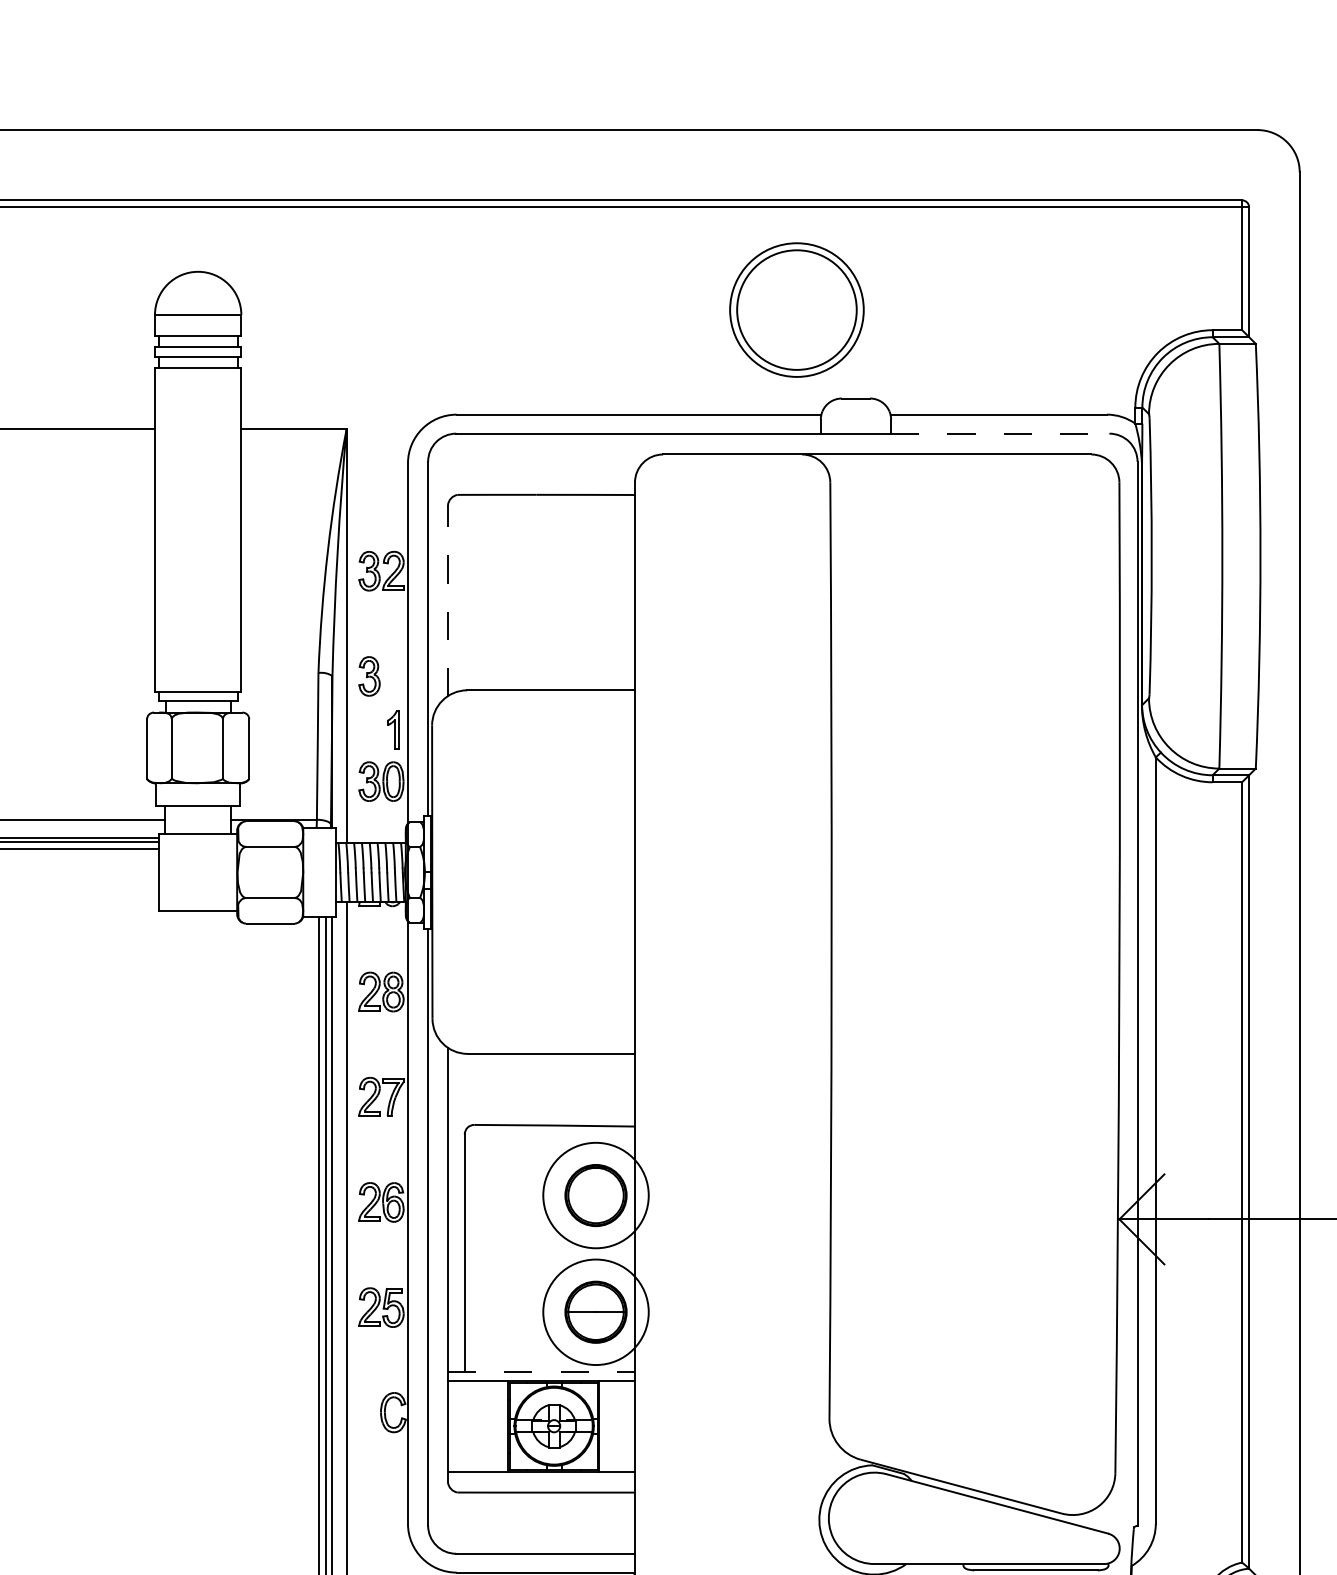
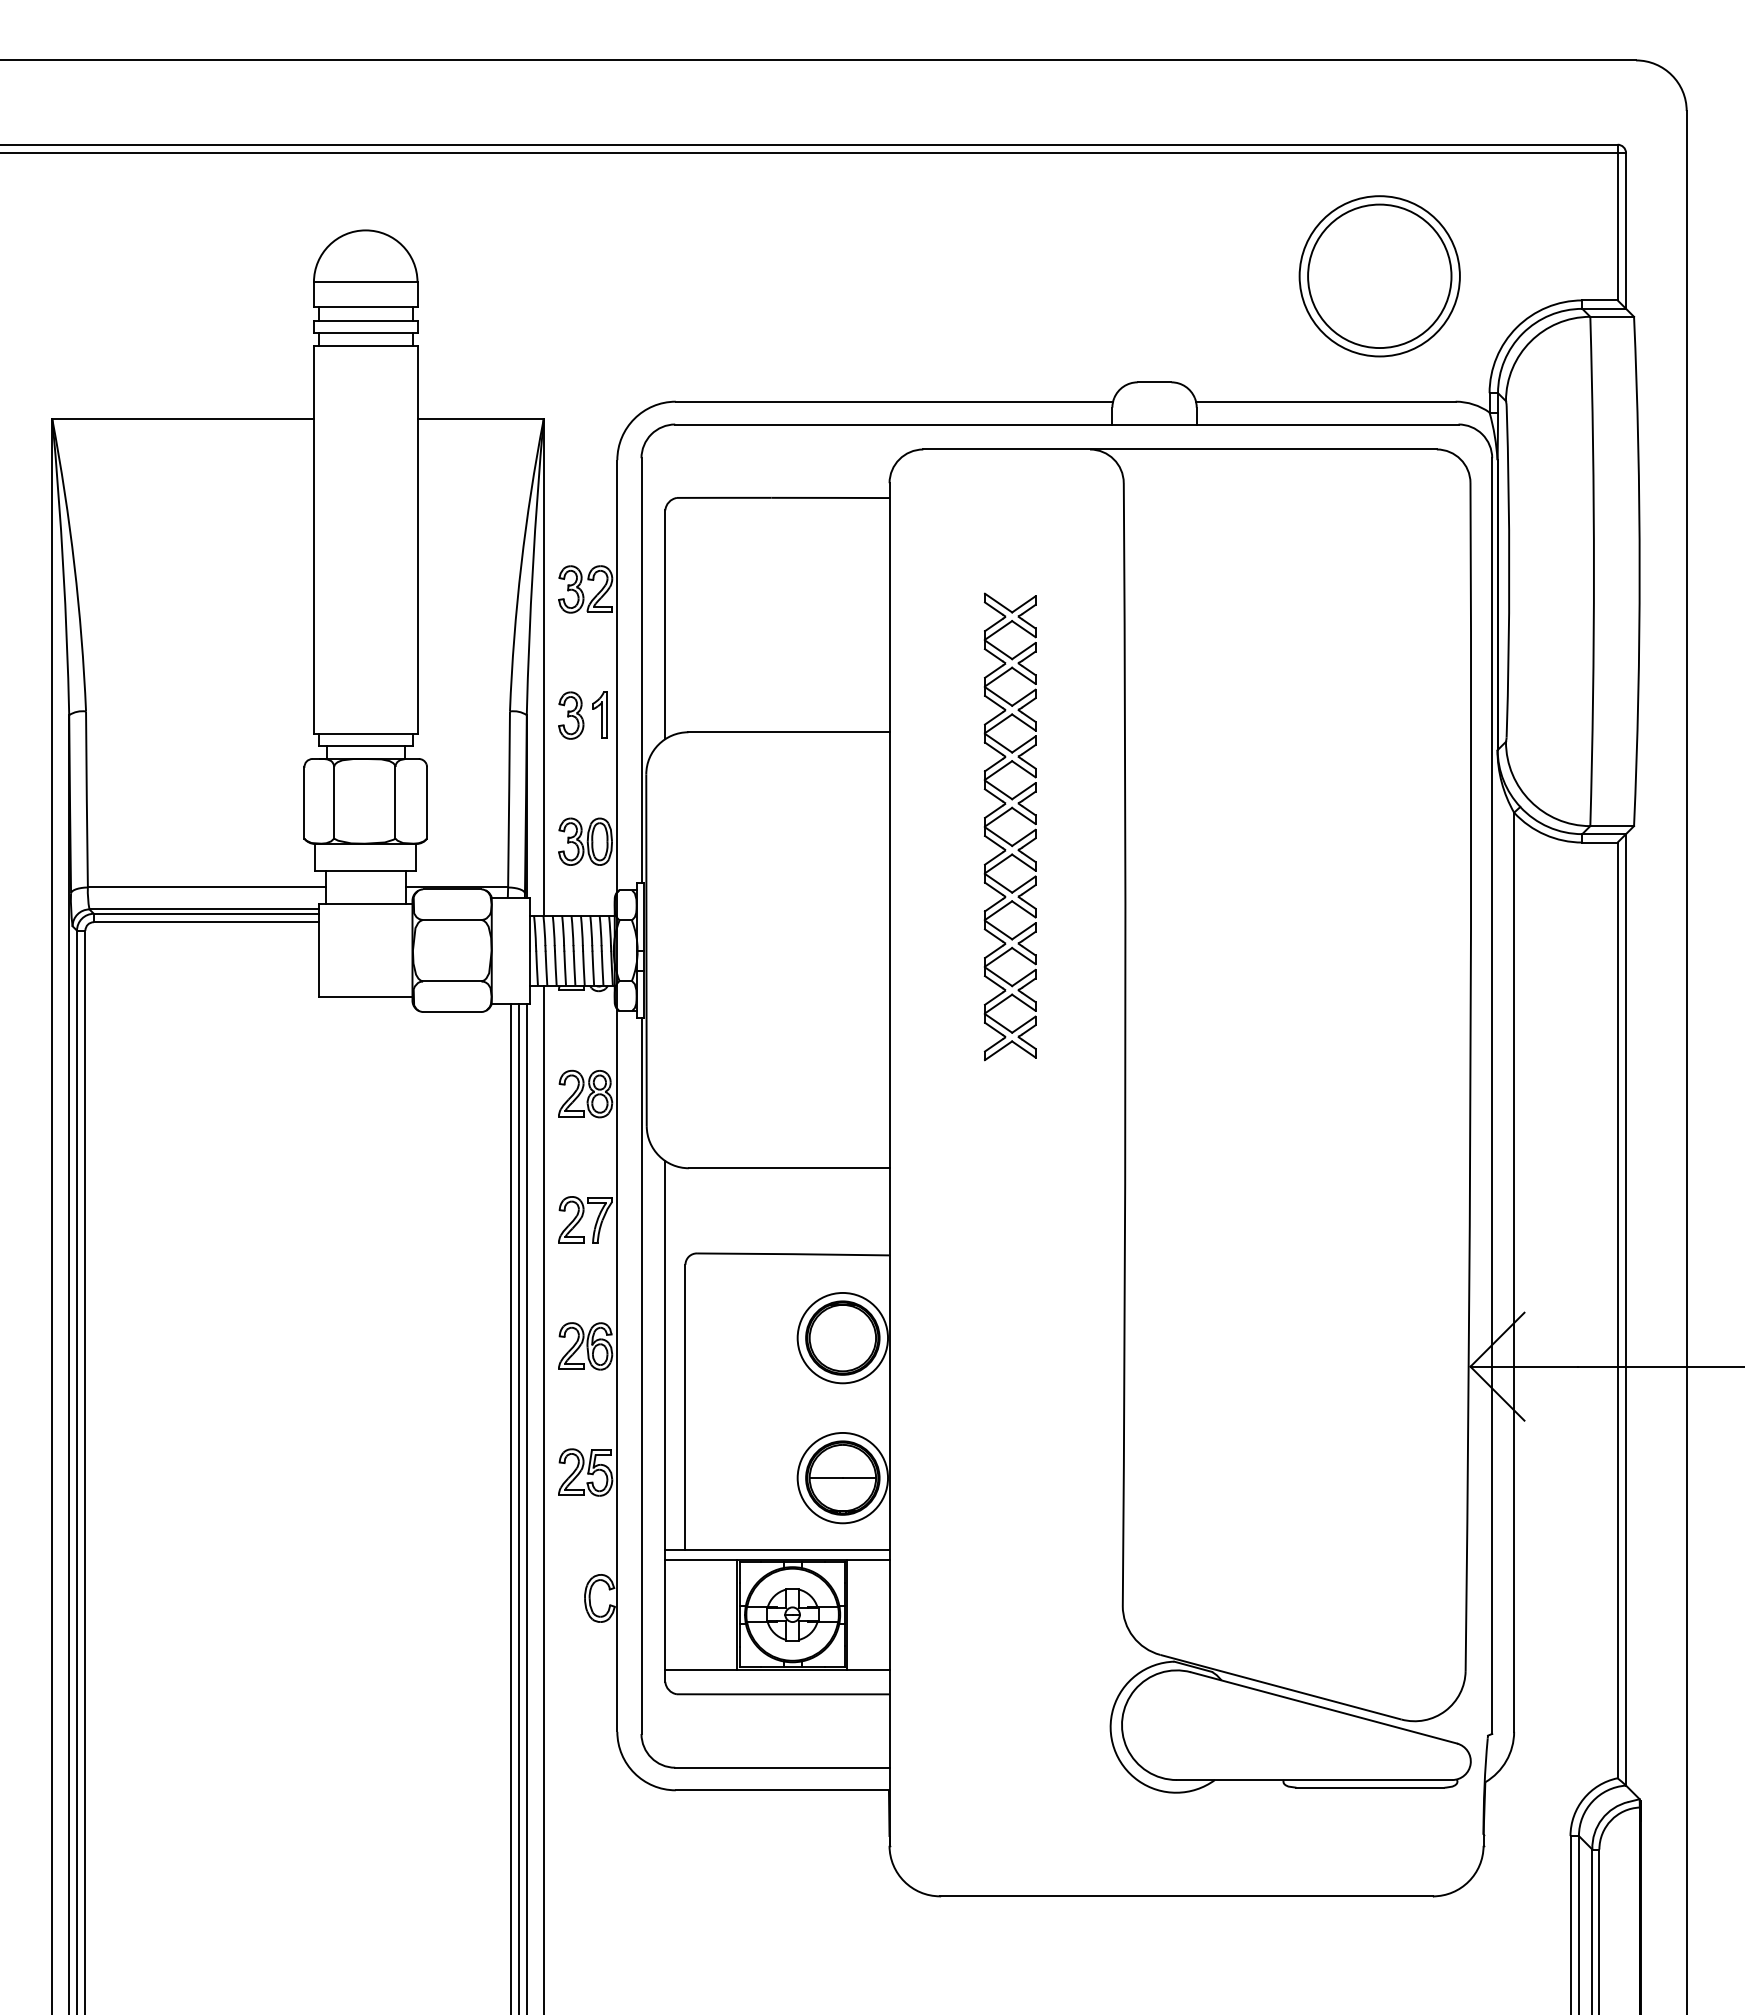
part: (796, 310) -> (1379, 276), moved
line: (1000, 433) -> (1327, 424), dashed -> solid
line: (448, 600) -> (665, 624), dashed -> solid
part: (393, 729) -> (599, 714), moved
part: (727, 761) -> (1000, 817), added
circle: (595, 1195) -> (842, 1337), size x0.71
circle: (595, 1311) -> (842, 1477), size x0.71
line: (541, 1371) -> (777, 1549), dashed -> solid

